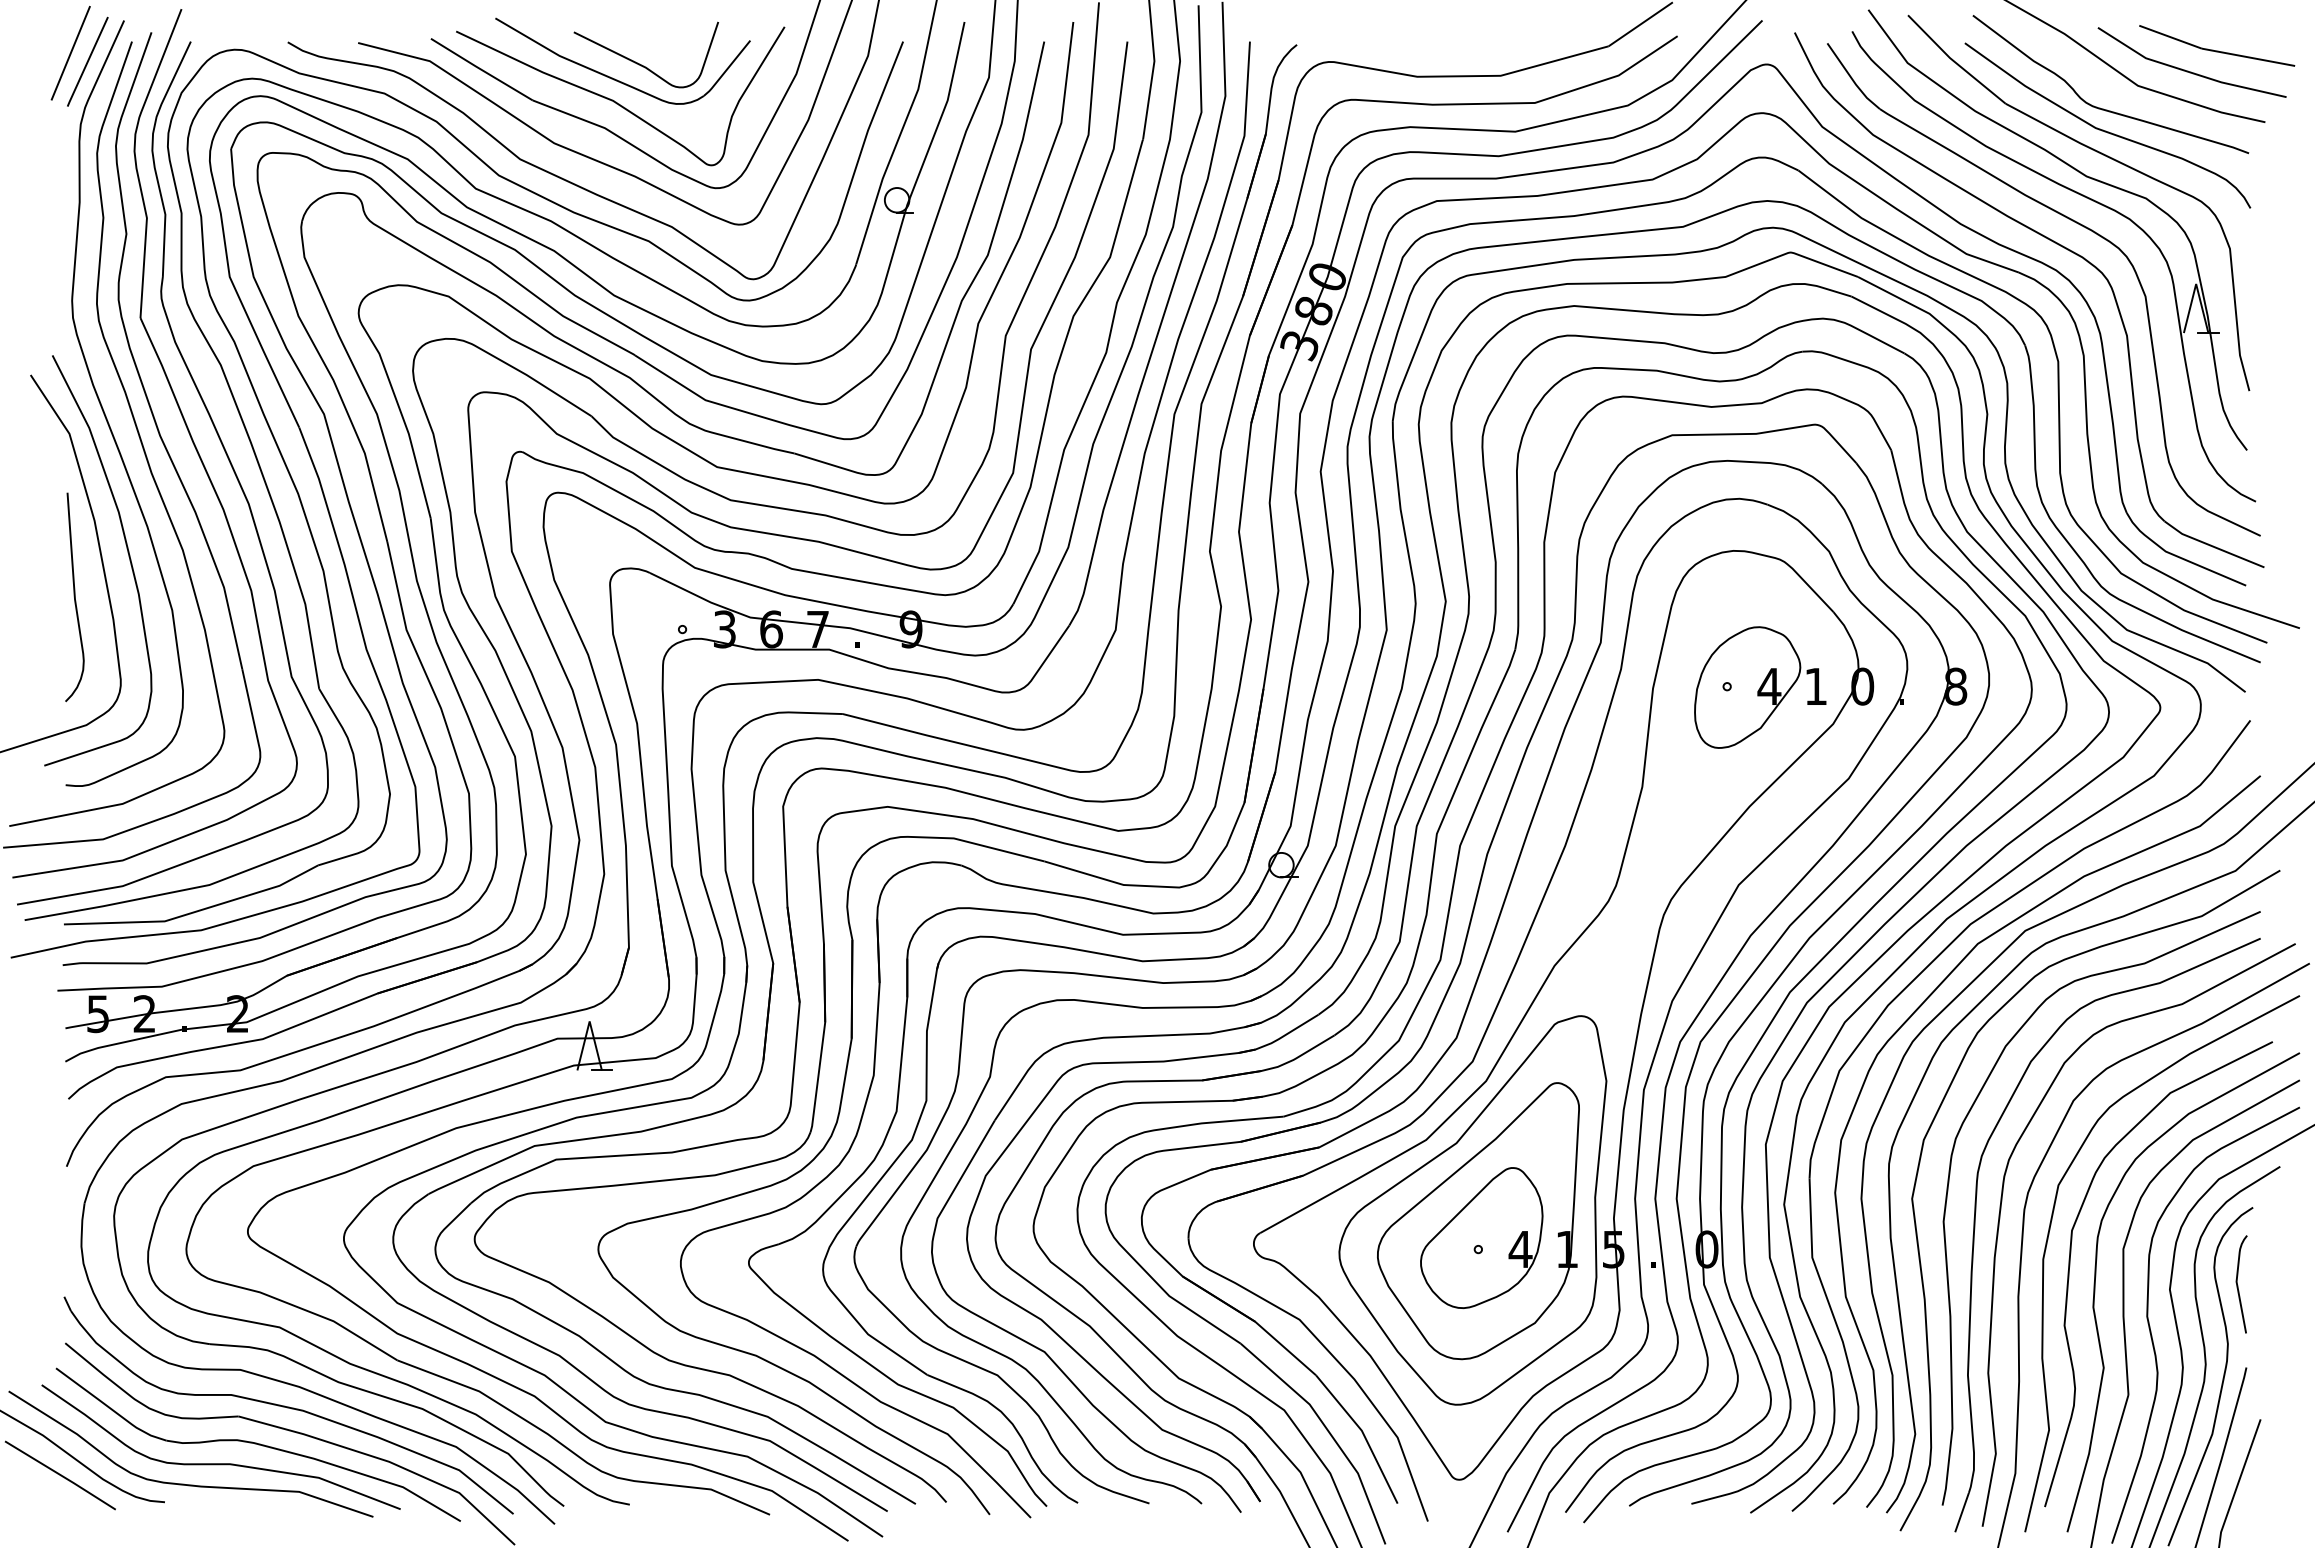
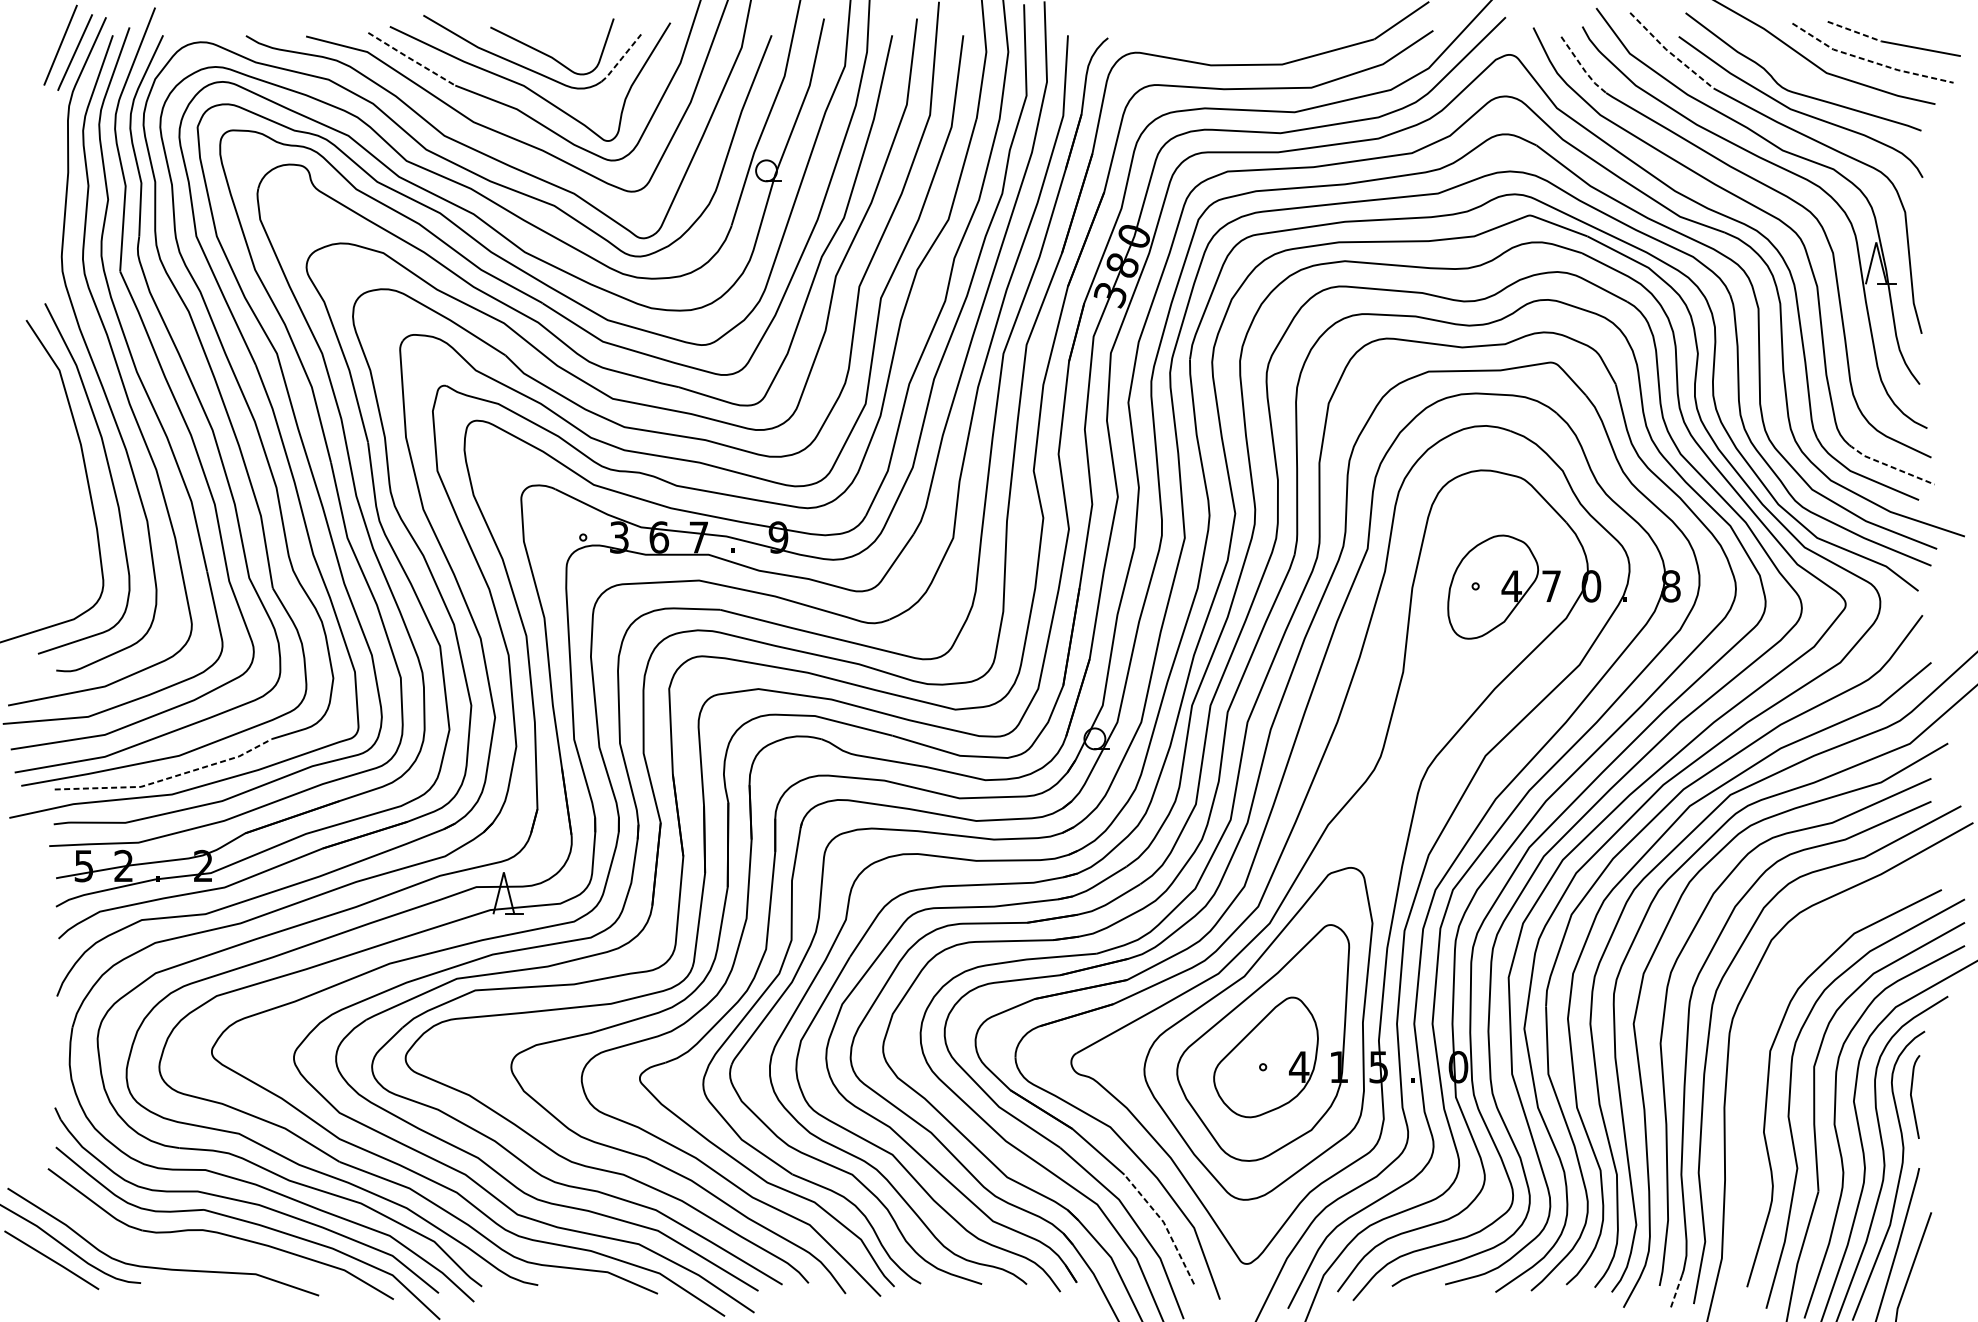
line: (2171, 37) -> (1855, 31), solid -> dashed
line: (1954, 61) -> (1669, 52), solid -> dashed
line: (481, 69) -> (411, 59), solid -> dashed
line: (726, 69) -> (620, 59), solid -> dashed
line: (2188, 71) -> (1869, 60), solid -> dashed
line: (1852, 79) -> (1582, 67), solid -> dashed
line: (2211, 546) -> (1889, 466), solid -> dashed
curve: (74, 597) -> (63, 510), removed
text: (1815, 686) -> (1551, 586), 1 -> 7
line: (195, 911) -> (167, 778), solid -> dashed
curve: (2048, 1240) -> (1750, 1059), removed
line: (1363, 1434) -> (1164, 1225), solid -> dashed
curve: (220, 1463) -> (188, 1250), removed
line: (1962, 1512) -> (1676, 1291), solid -> dashed

